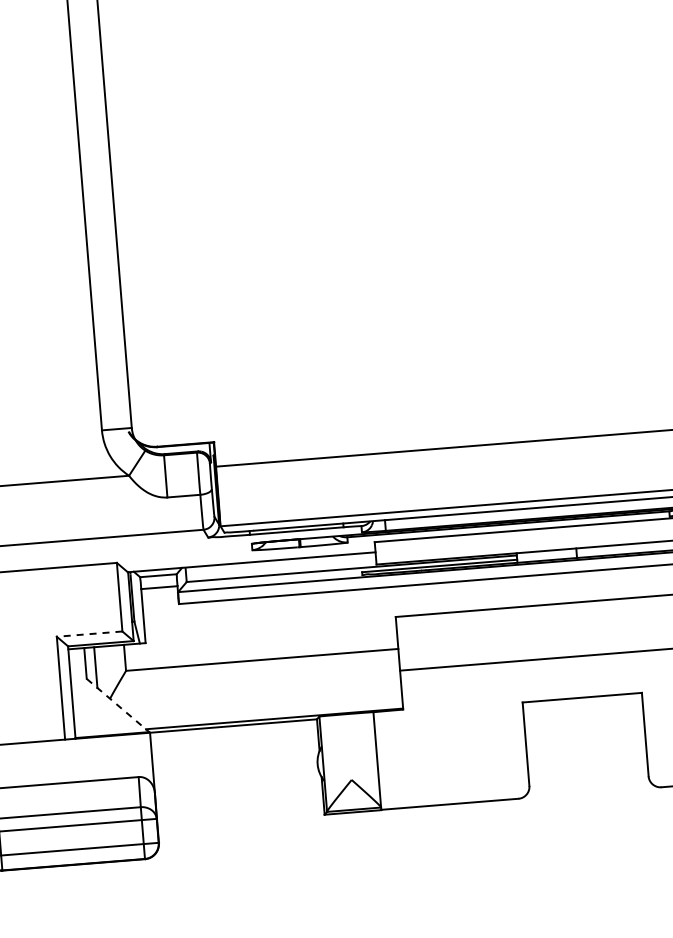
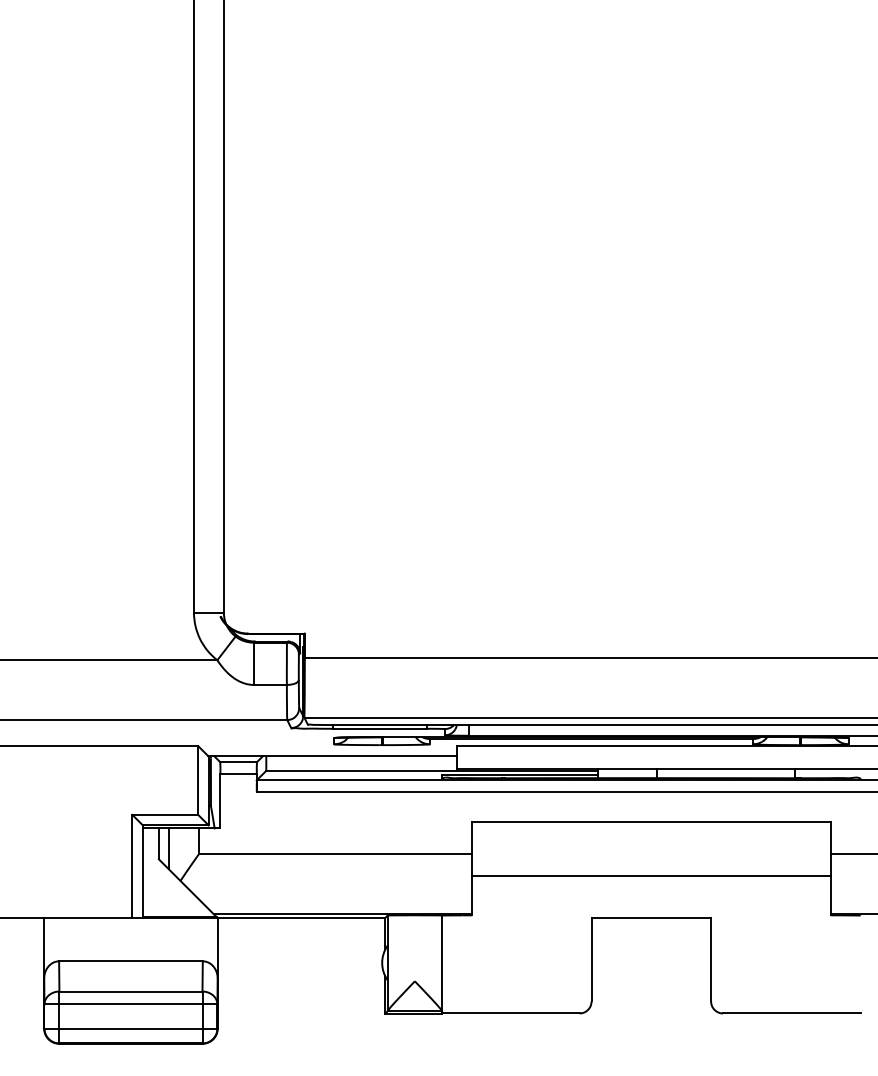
line: (89, 633) -> (165, 814), dashed -> solid
line: (118, 705) -> (188, 888), dashed -> solid

